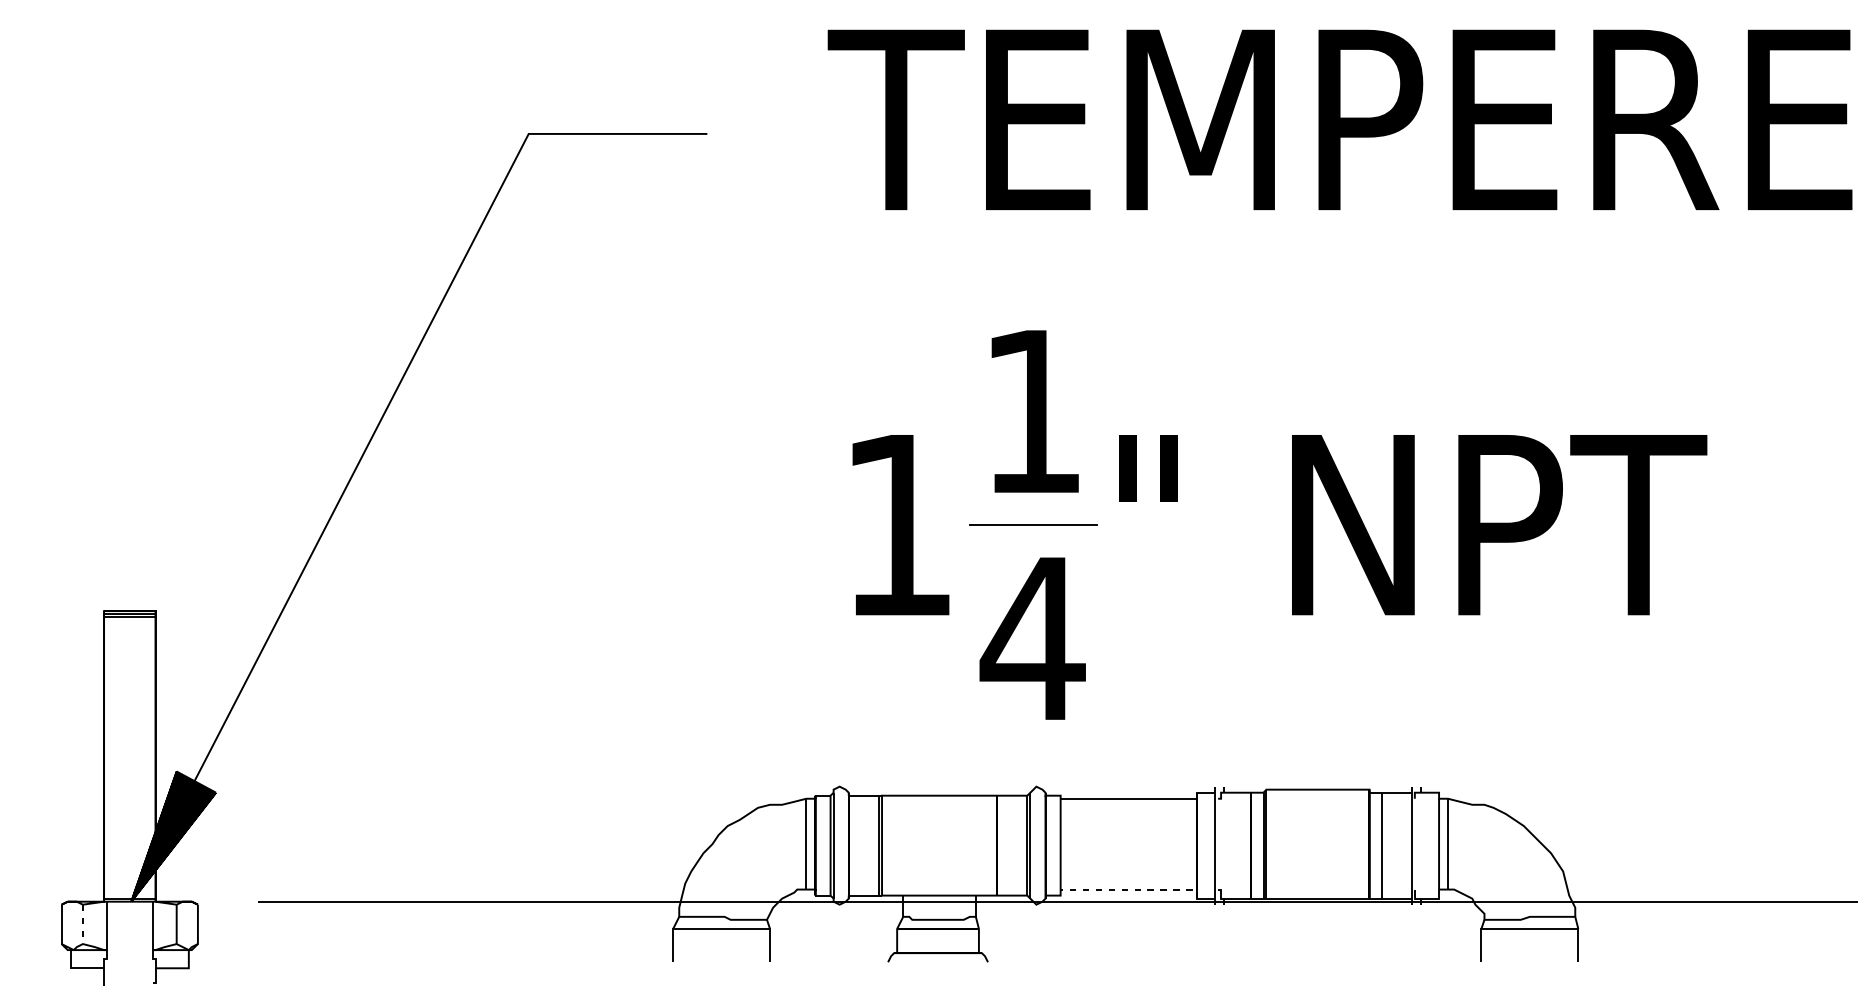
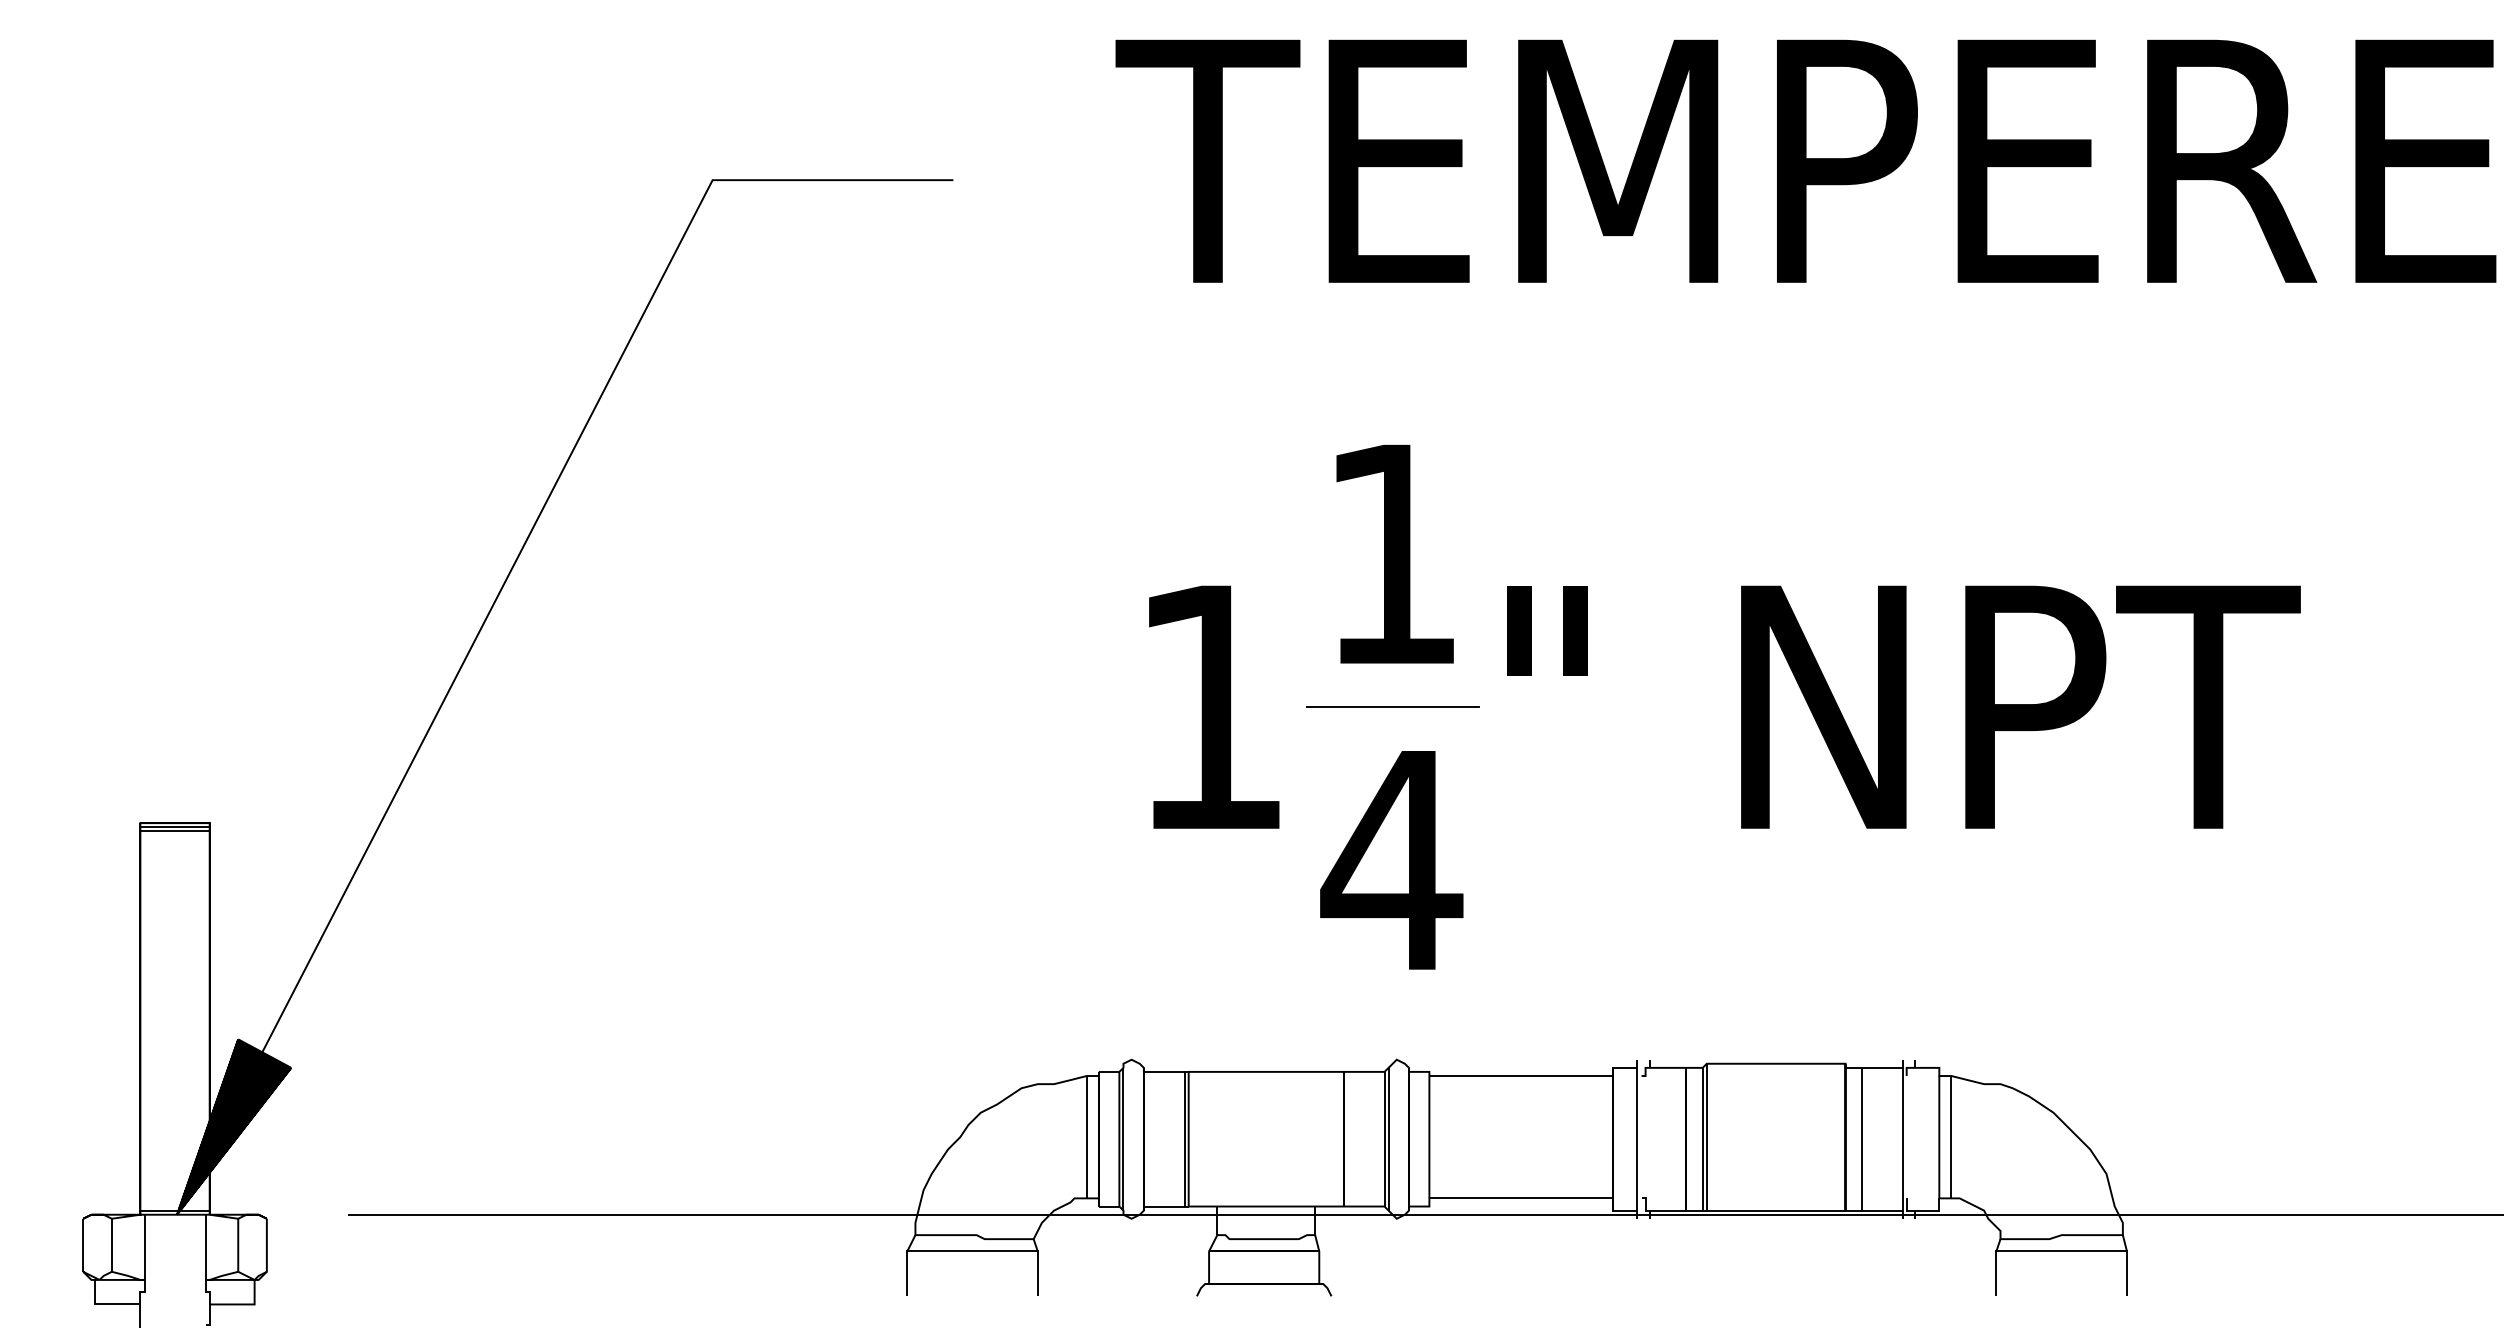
line: (1134, 889) -> (1529, 1198), dashed -> solid
line: (82, 924) -> (111, 1245), dashed -> solid

